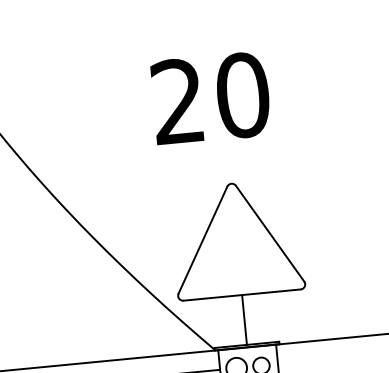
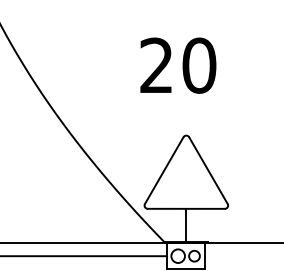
text: (211, 98) -> (178, 65), moved

